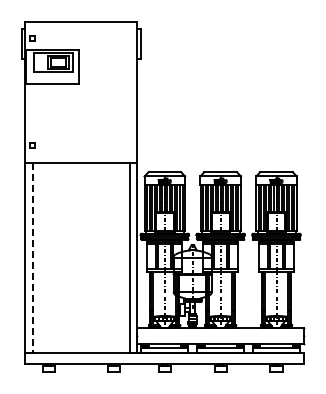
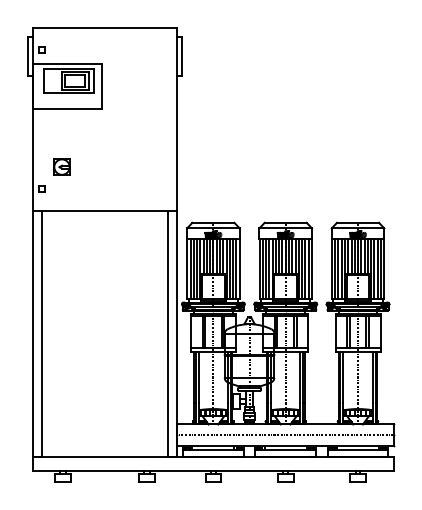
part: (47, 128) -> (61, 166), added
line: (32, 257) -> (41, 333), dashed -> solid
line: (220, 336) -> (285, 435), added

